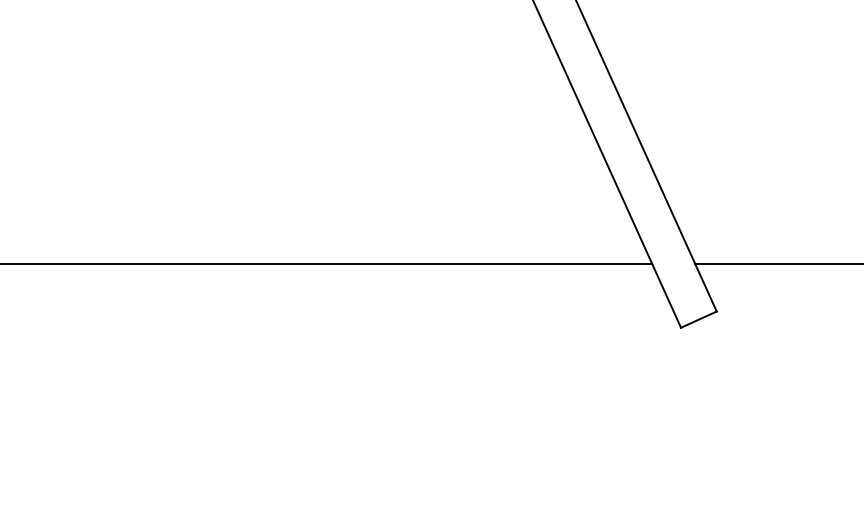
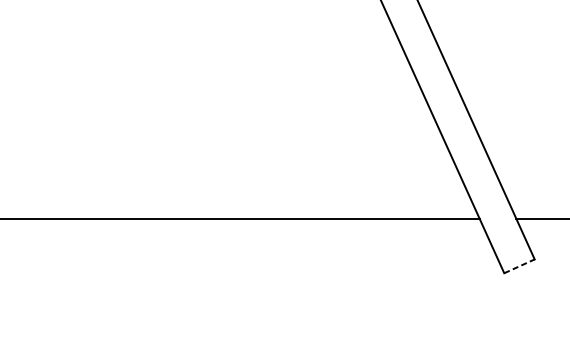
line: (698, 319) -> (519, 266), solid -> dashed

